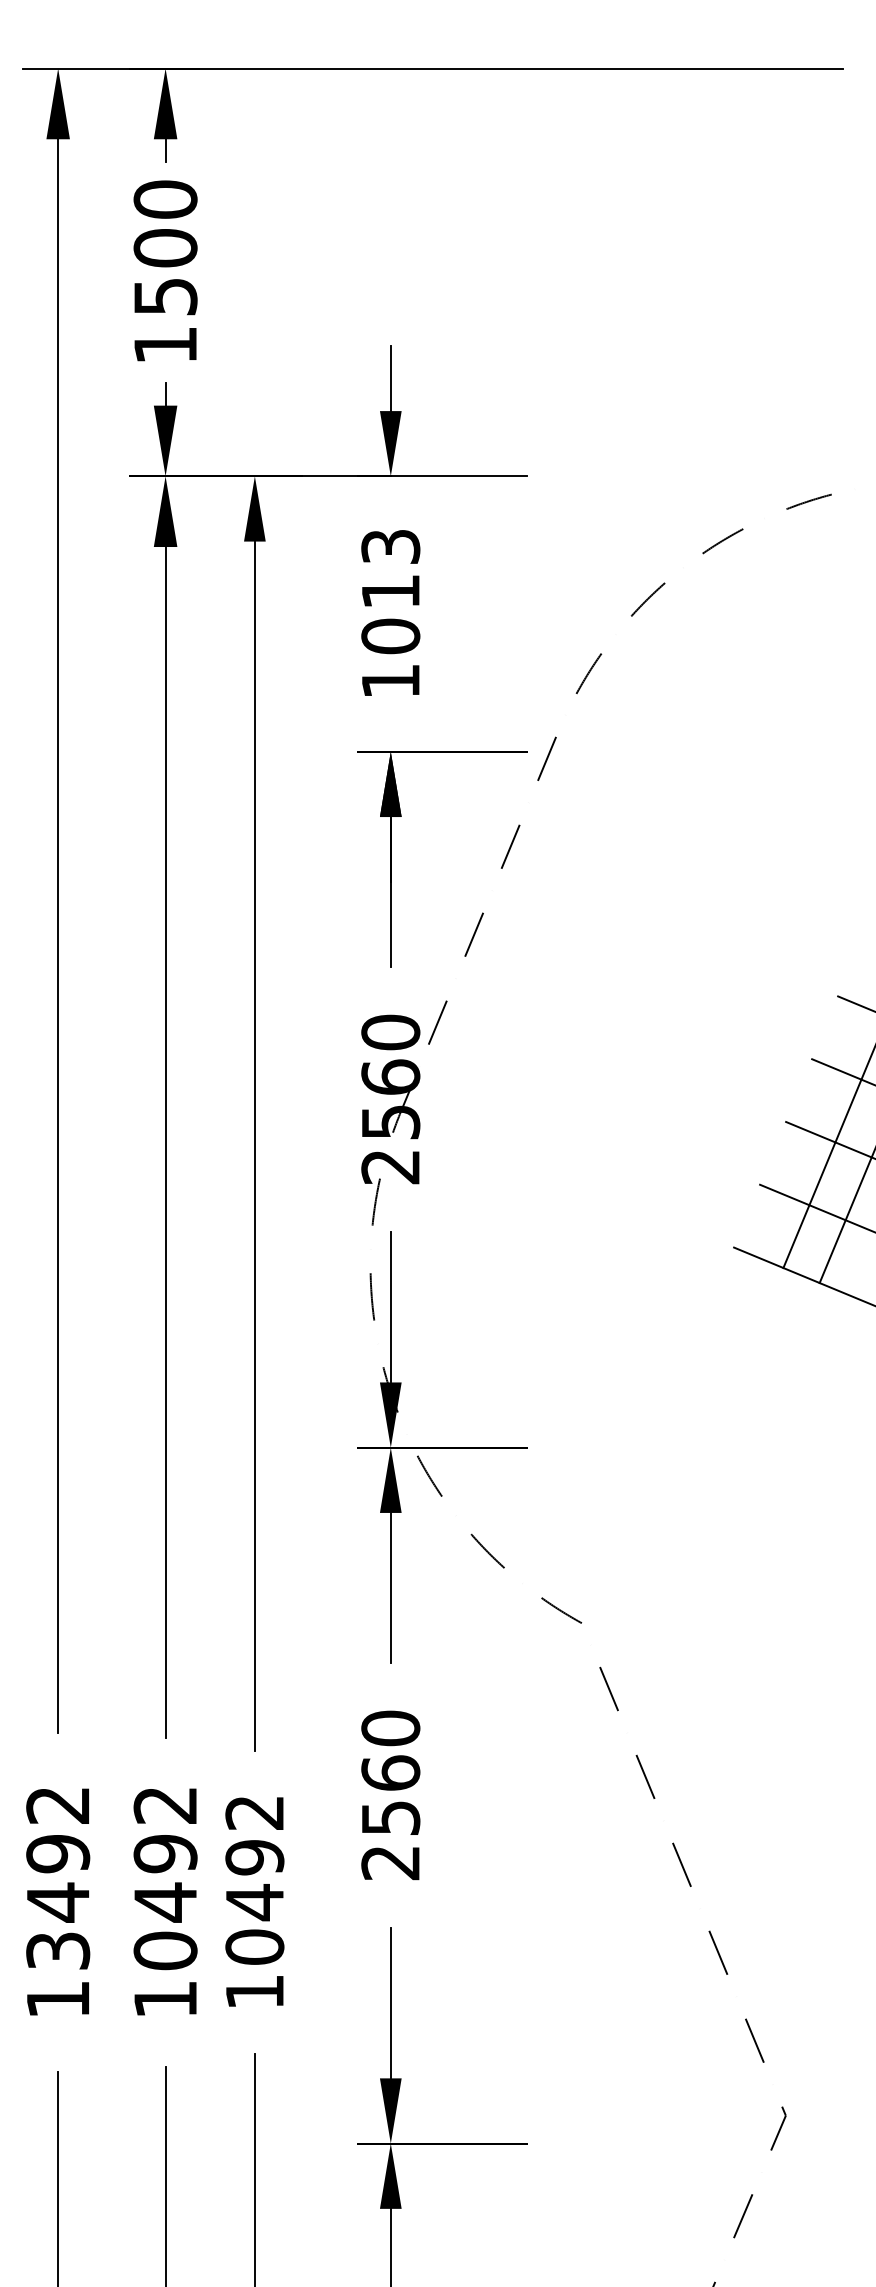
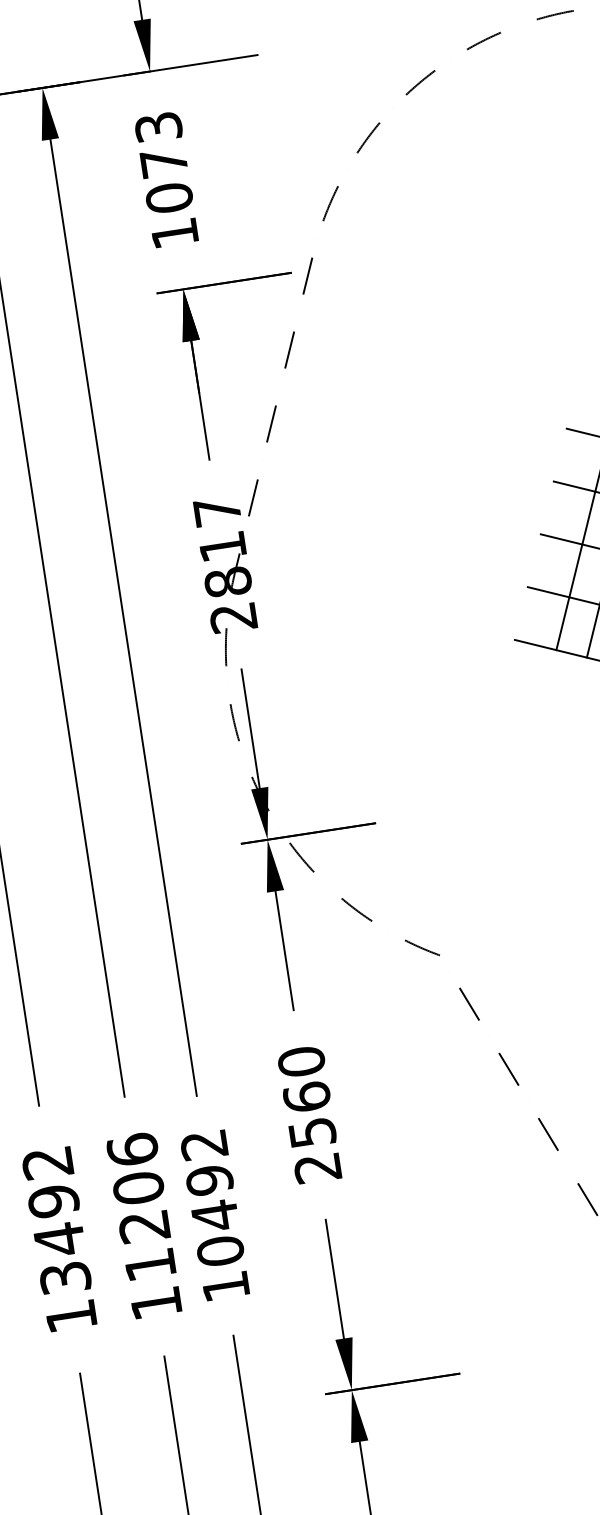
text: (390, 591) -> (163, 162), 1013 -> 1073
text: (390, 1076) -> (222, 546), 2560 -> 2817
text: (165, 1877) -> (141, 1206), 10492 -> 11206

